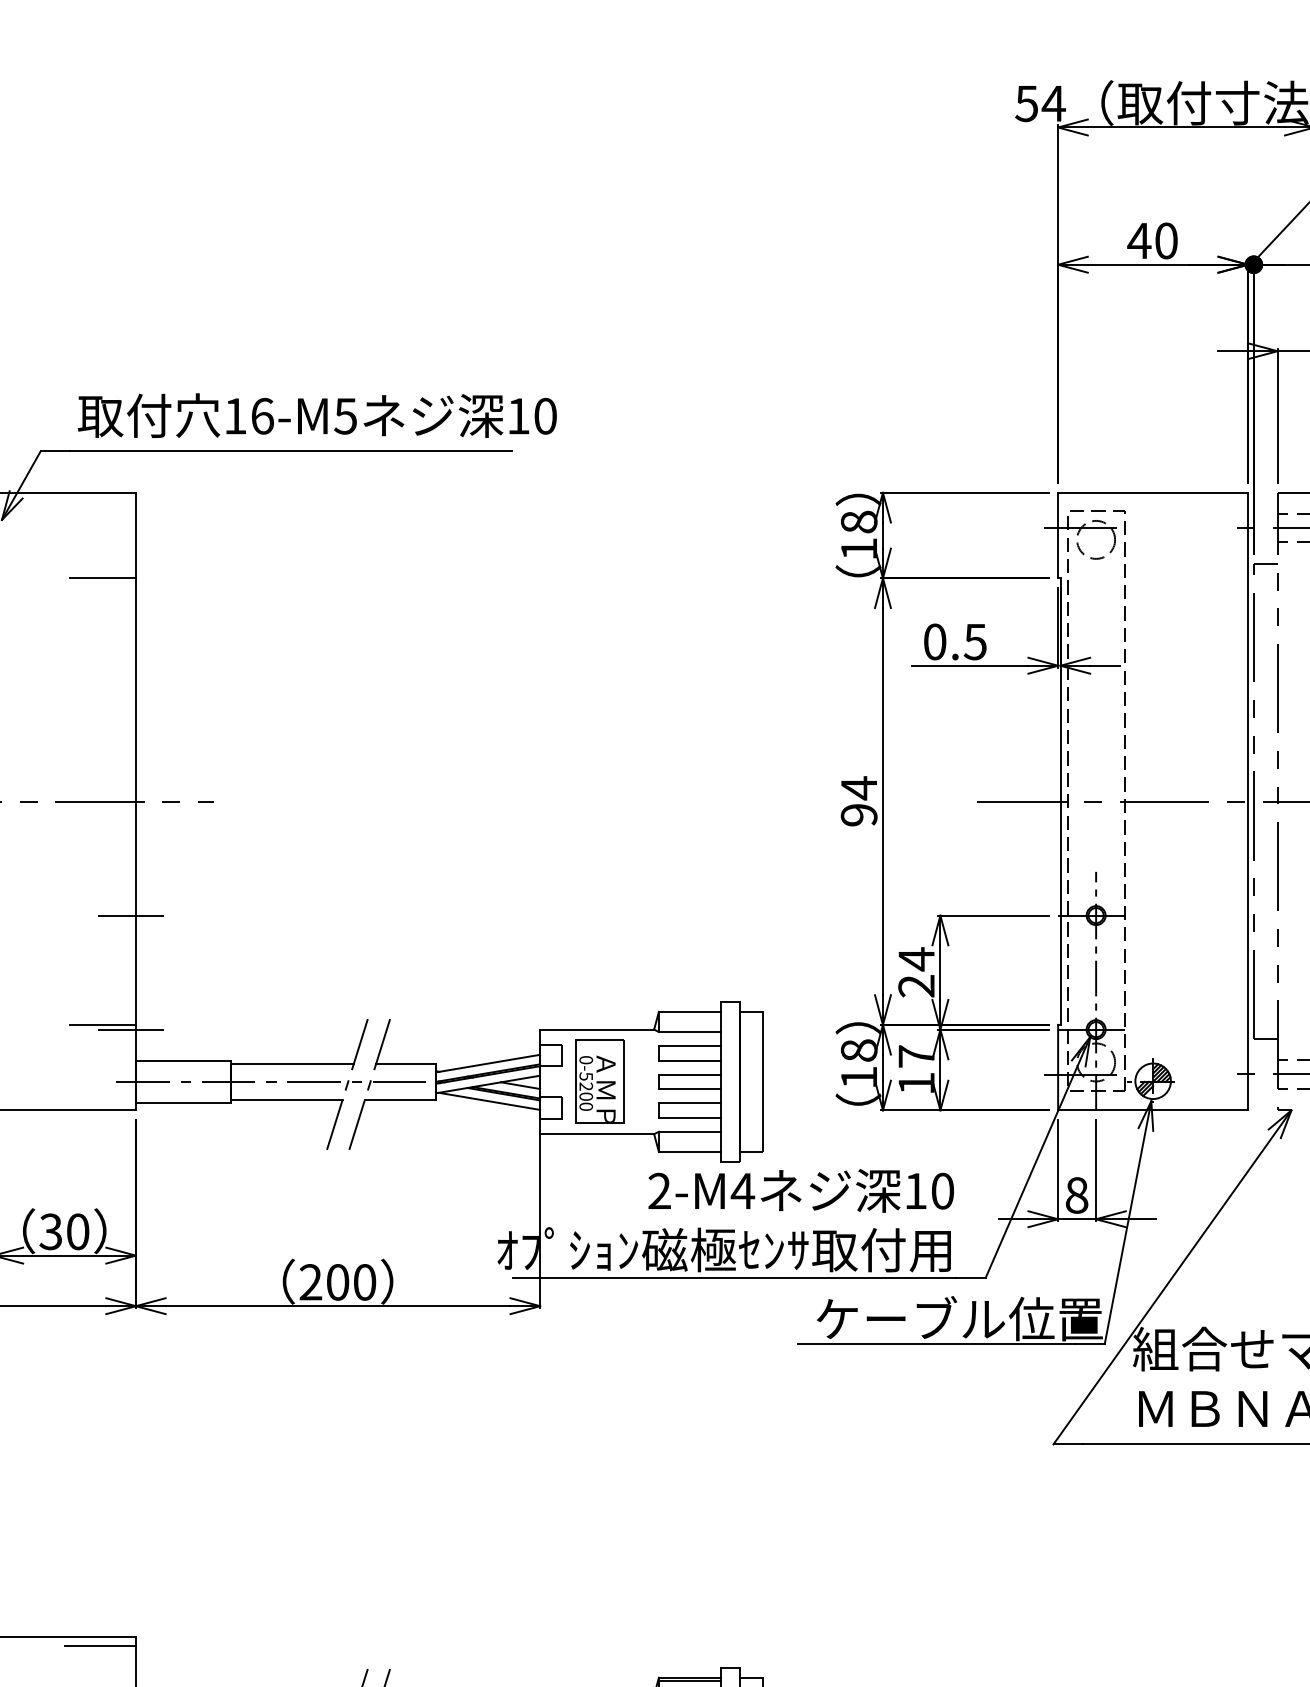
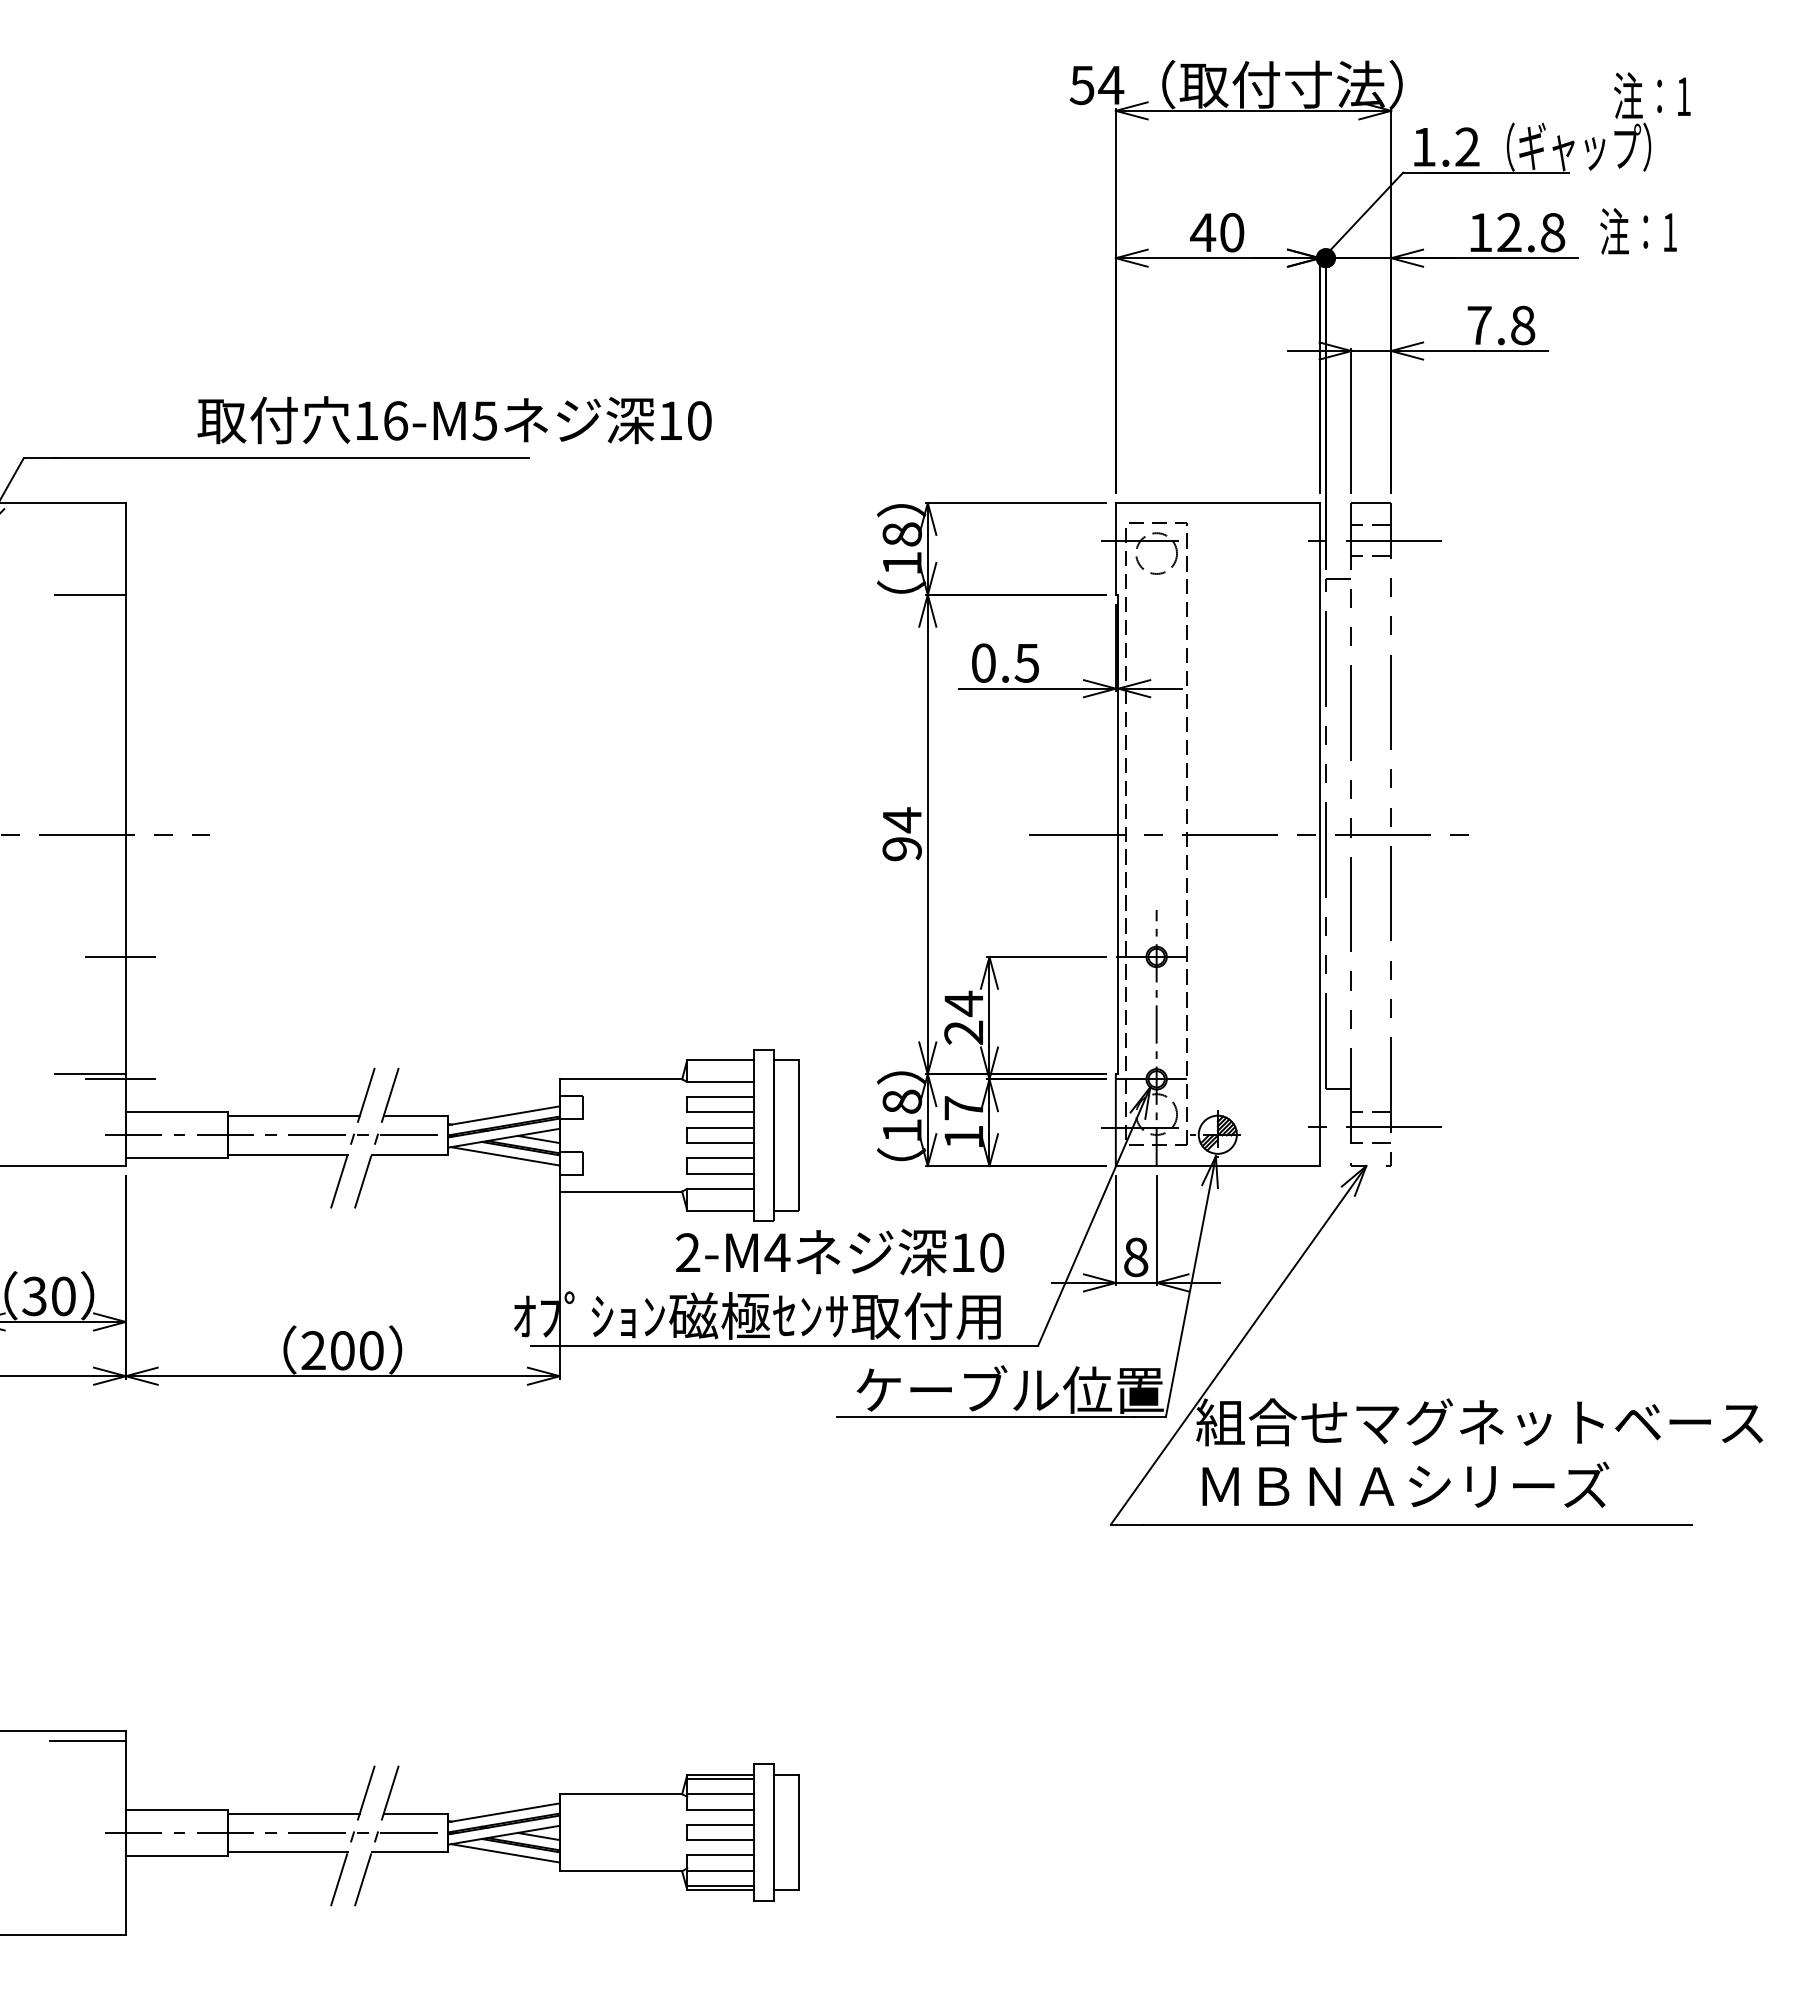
text: (317, 415) -> (454, 420), moved
part: (600, 1081) -> (624, 1135), removed

